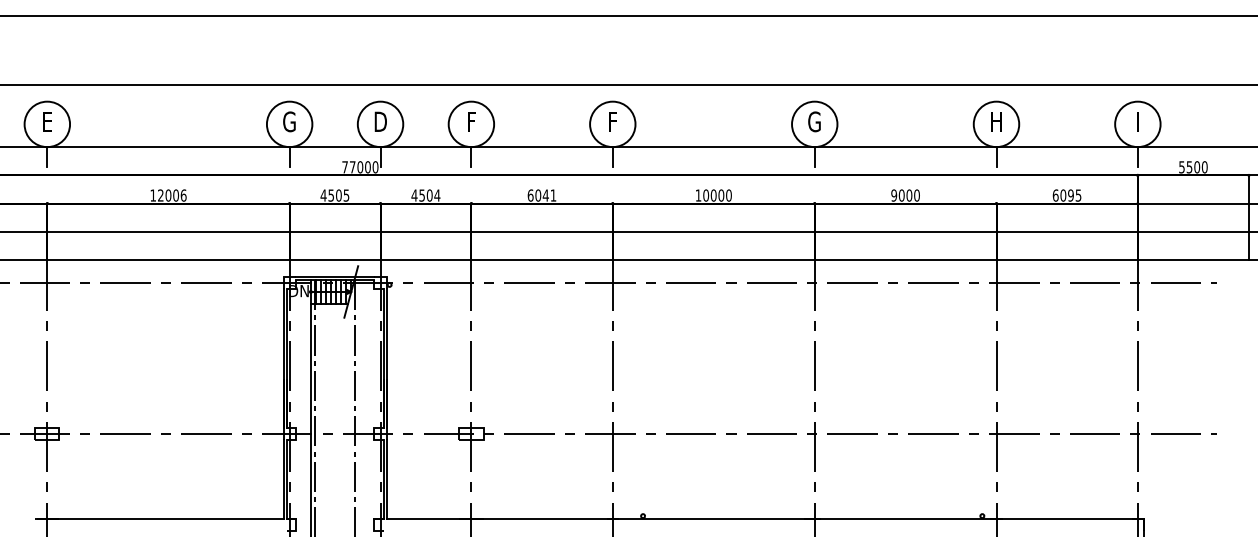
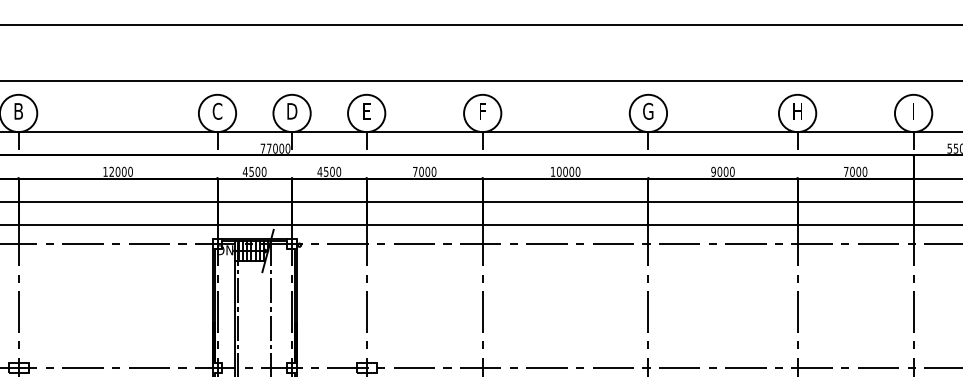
text: (47, 121) -> (18, 111), E -> B
text: (289, 121) -> (217, 111), G -> C
text: (471, 121) -> (366, 111), F -> E
text: (183, 195) -> (130, 171), 12006 -> 12000
text: (346, 195) -> (264, 171), 4505 -> 4500
text: (437, 195) -> (338, 171), 4504 -> 4500
text: (541, 195) -> (424, 171), 6041 -> 7000
text: (1066, 195) -> (855, 171), 6095 -> 7000

